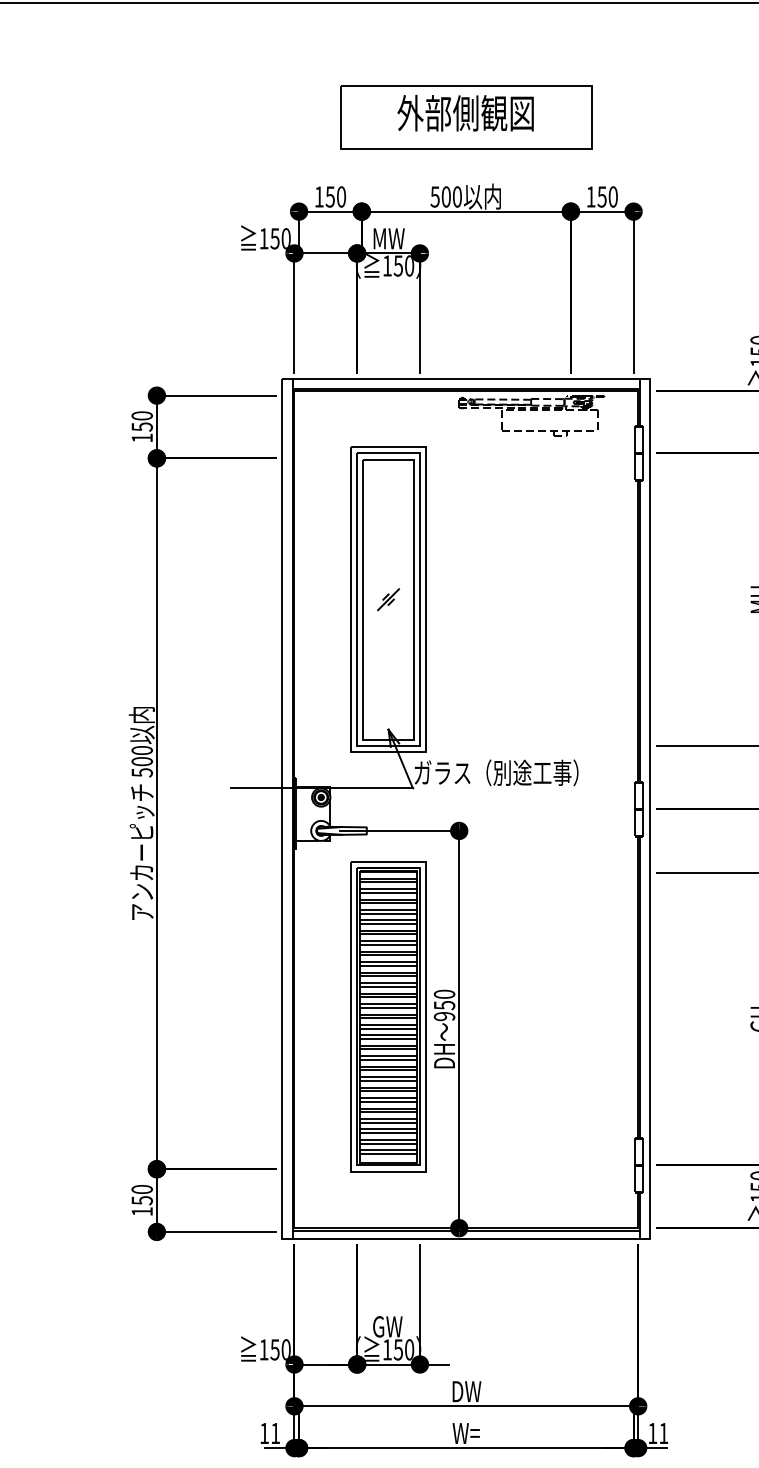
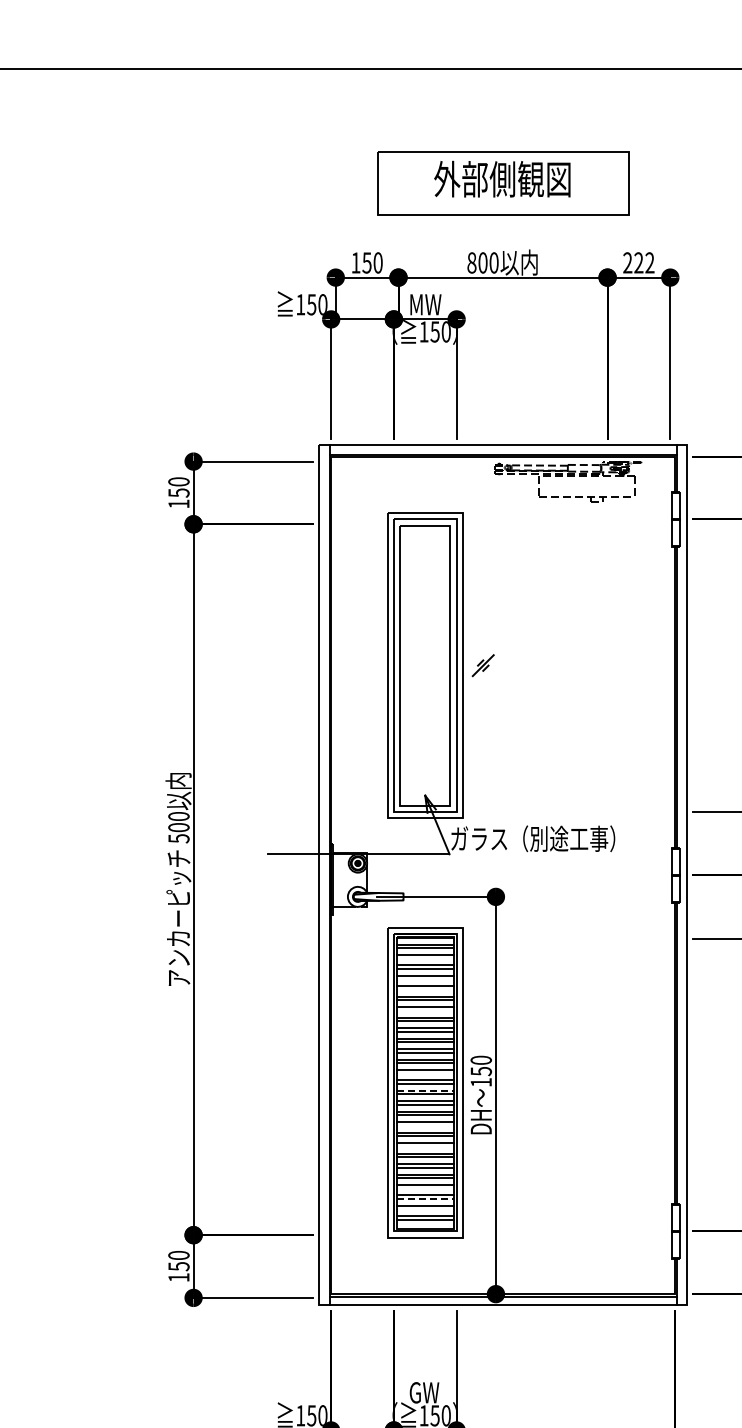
text: (434, 196) -> (471, 262), 500 -> 800
text: (601, 196) -> (638, 262), 150 -> 222
part: (388, 599) -> (483, 665), moved
line: (388, 892) -> (425, 958), removed
line: (388, 913) -> (425, 979), removed
line: (388, 923) -> (425, 989), removed
line: (388, 944) -> (425, 1010), removed
line: (388, 1007) -> (425, 1073), removed
text: (444, 1016) -> (481, 1082), 950 -> 150
line: (388, 1024) -> (425, 1090), solid -> dashed
line: (388, 1059) -> (425, 1125), removed
line: (388, 1080) -> (425, 1146), removed
line: (388, 1122) -> (425, 1188), removed
line: (388, 1133) -> (425, 1199), solid -> dashed
line: (388, 1143) -> (425, 1209), removed

